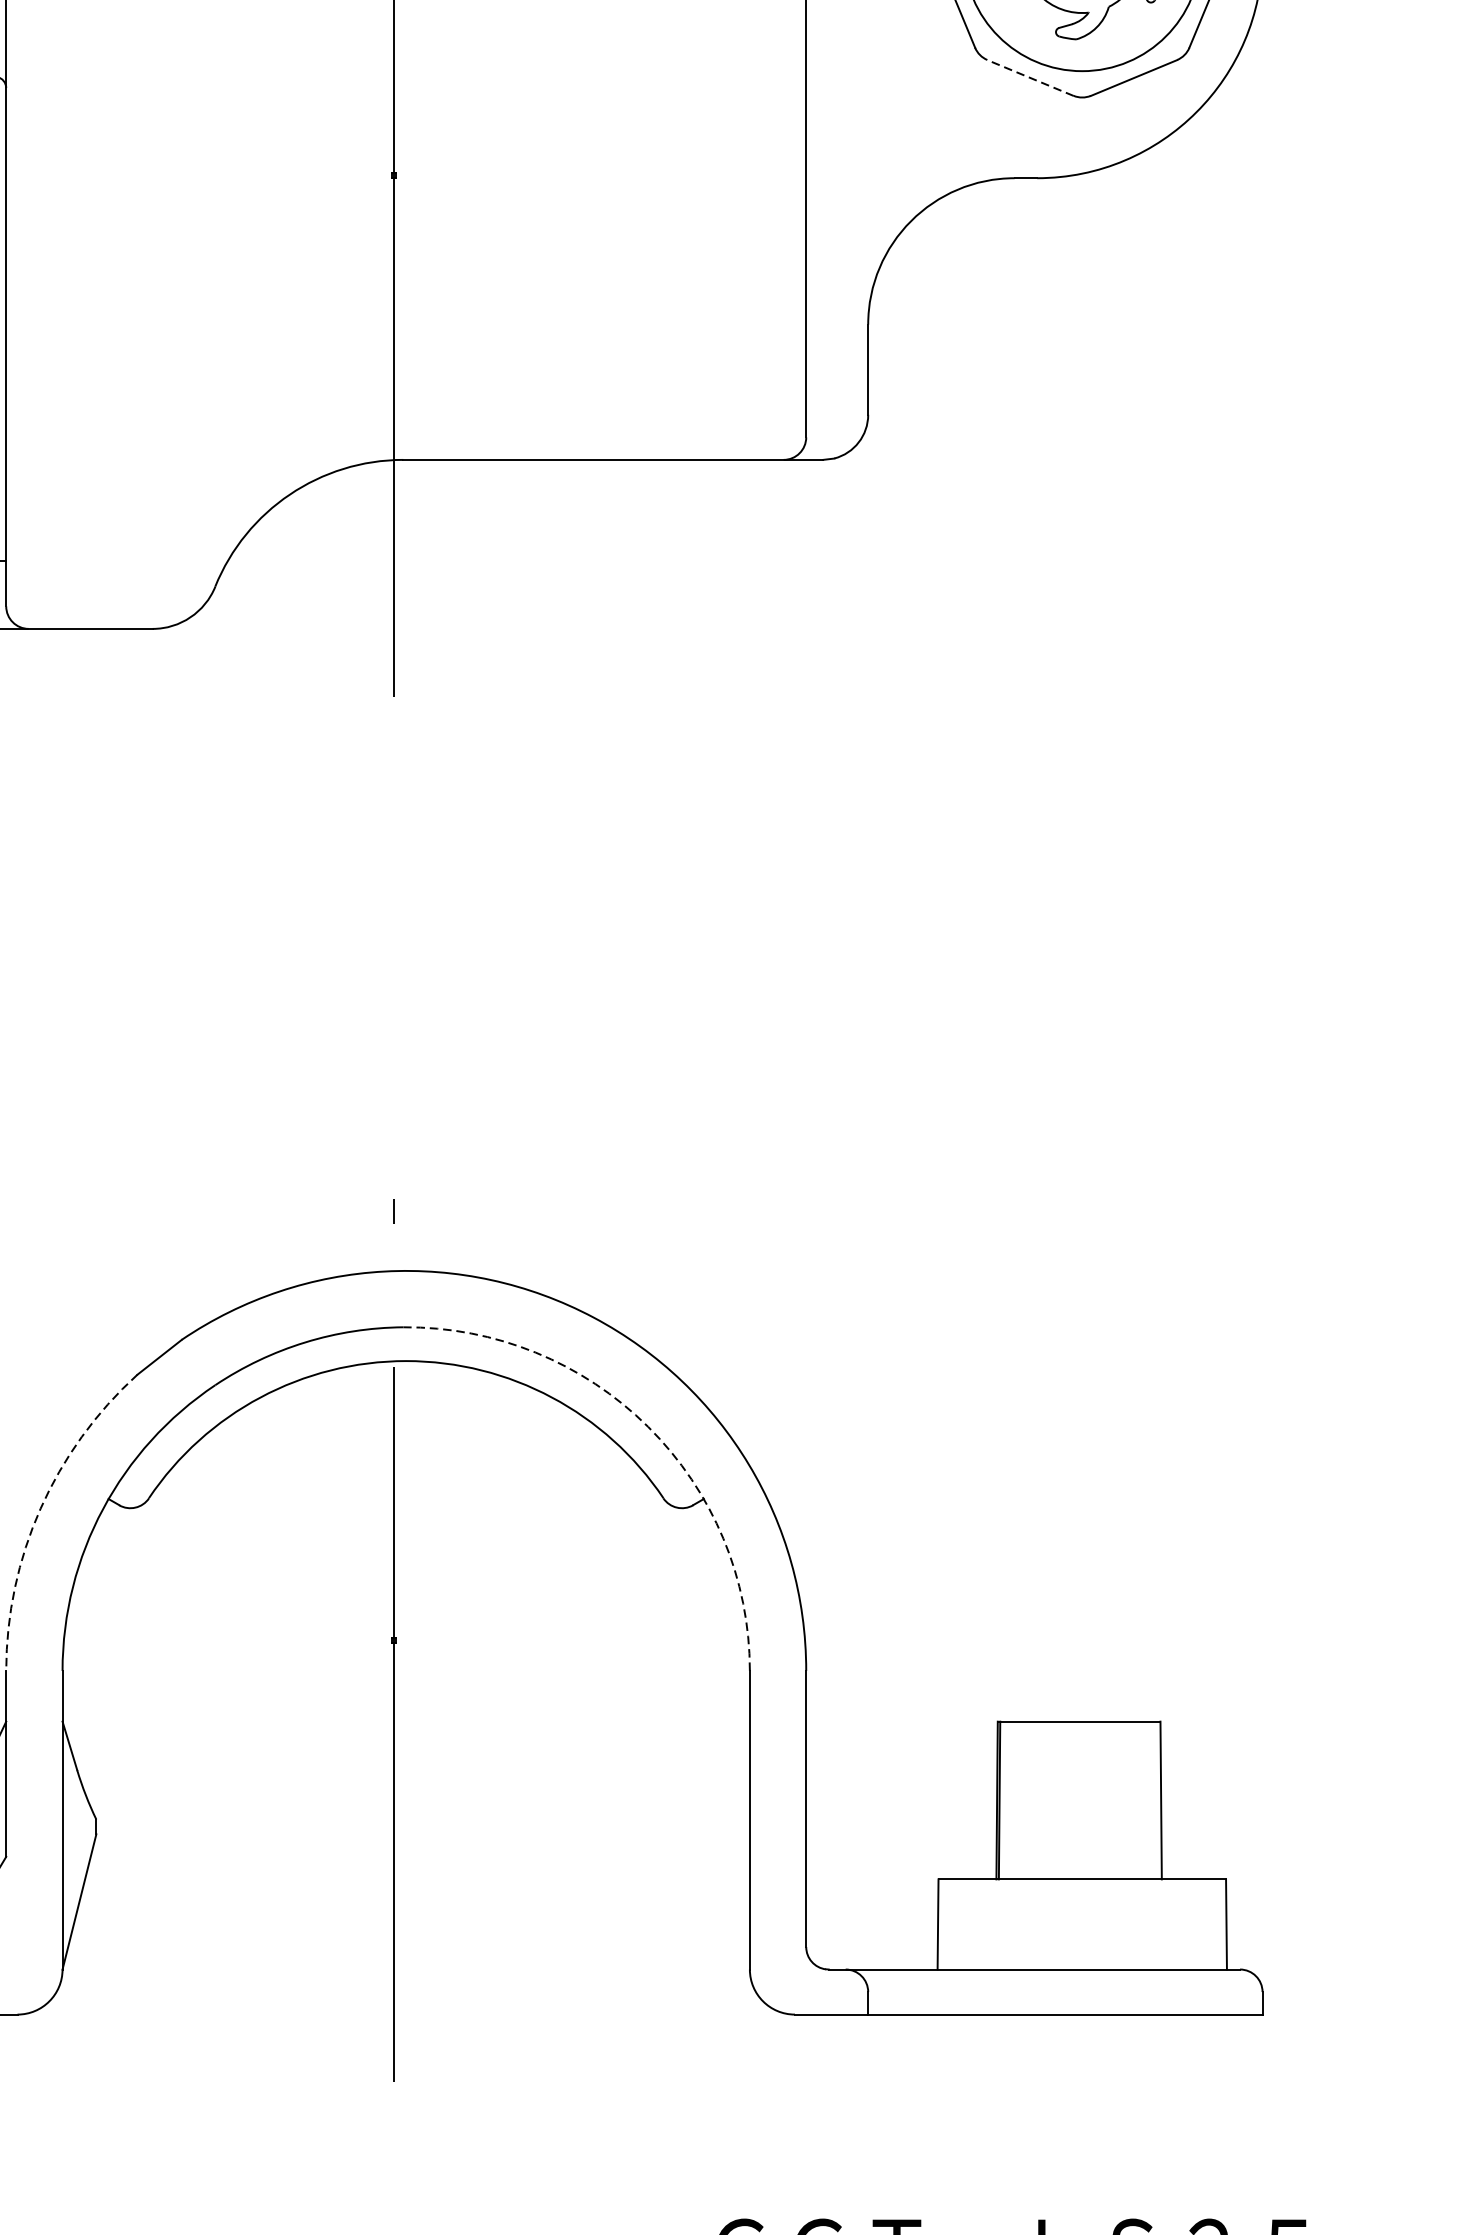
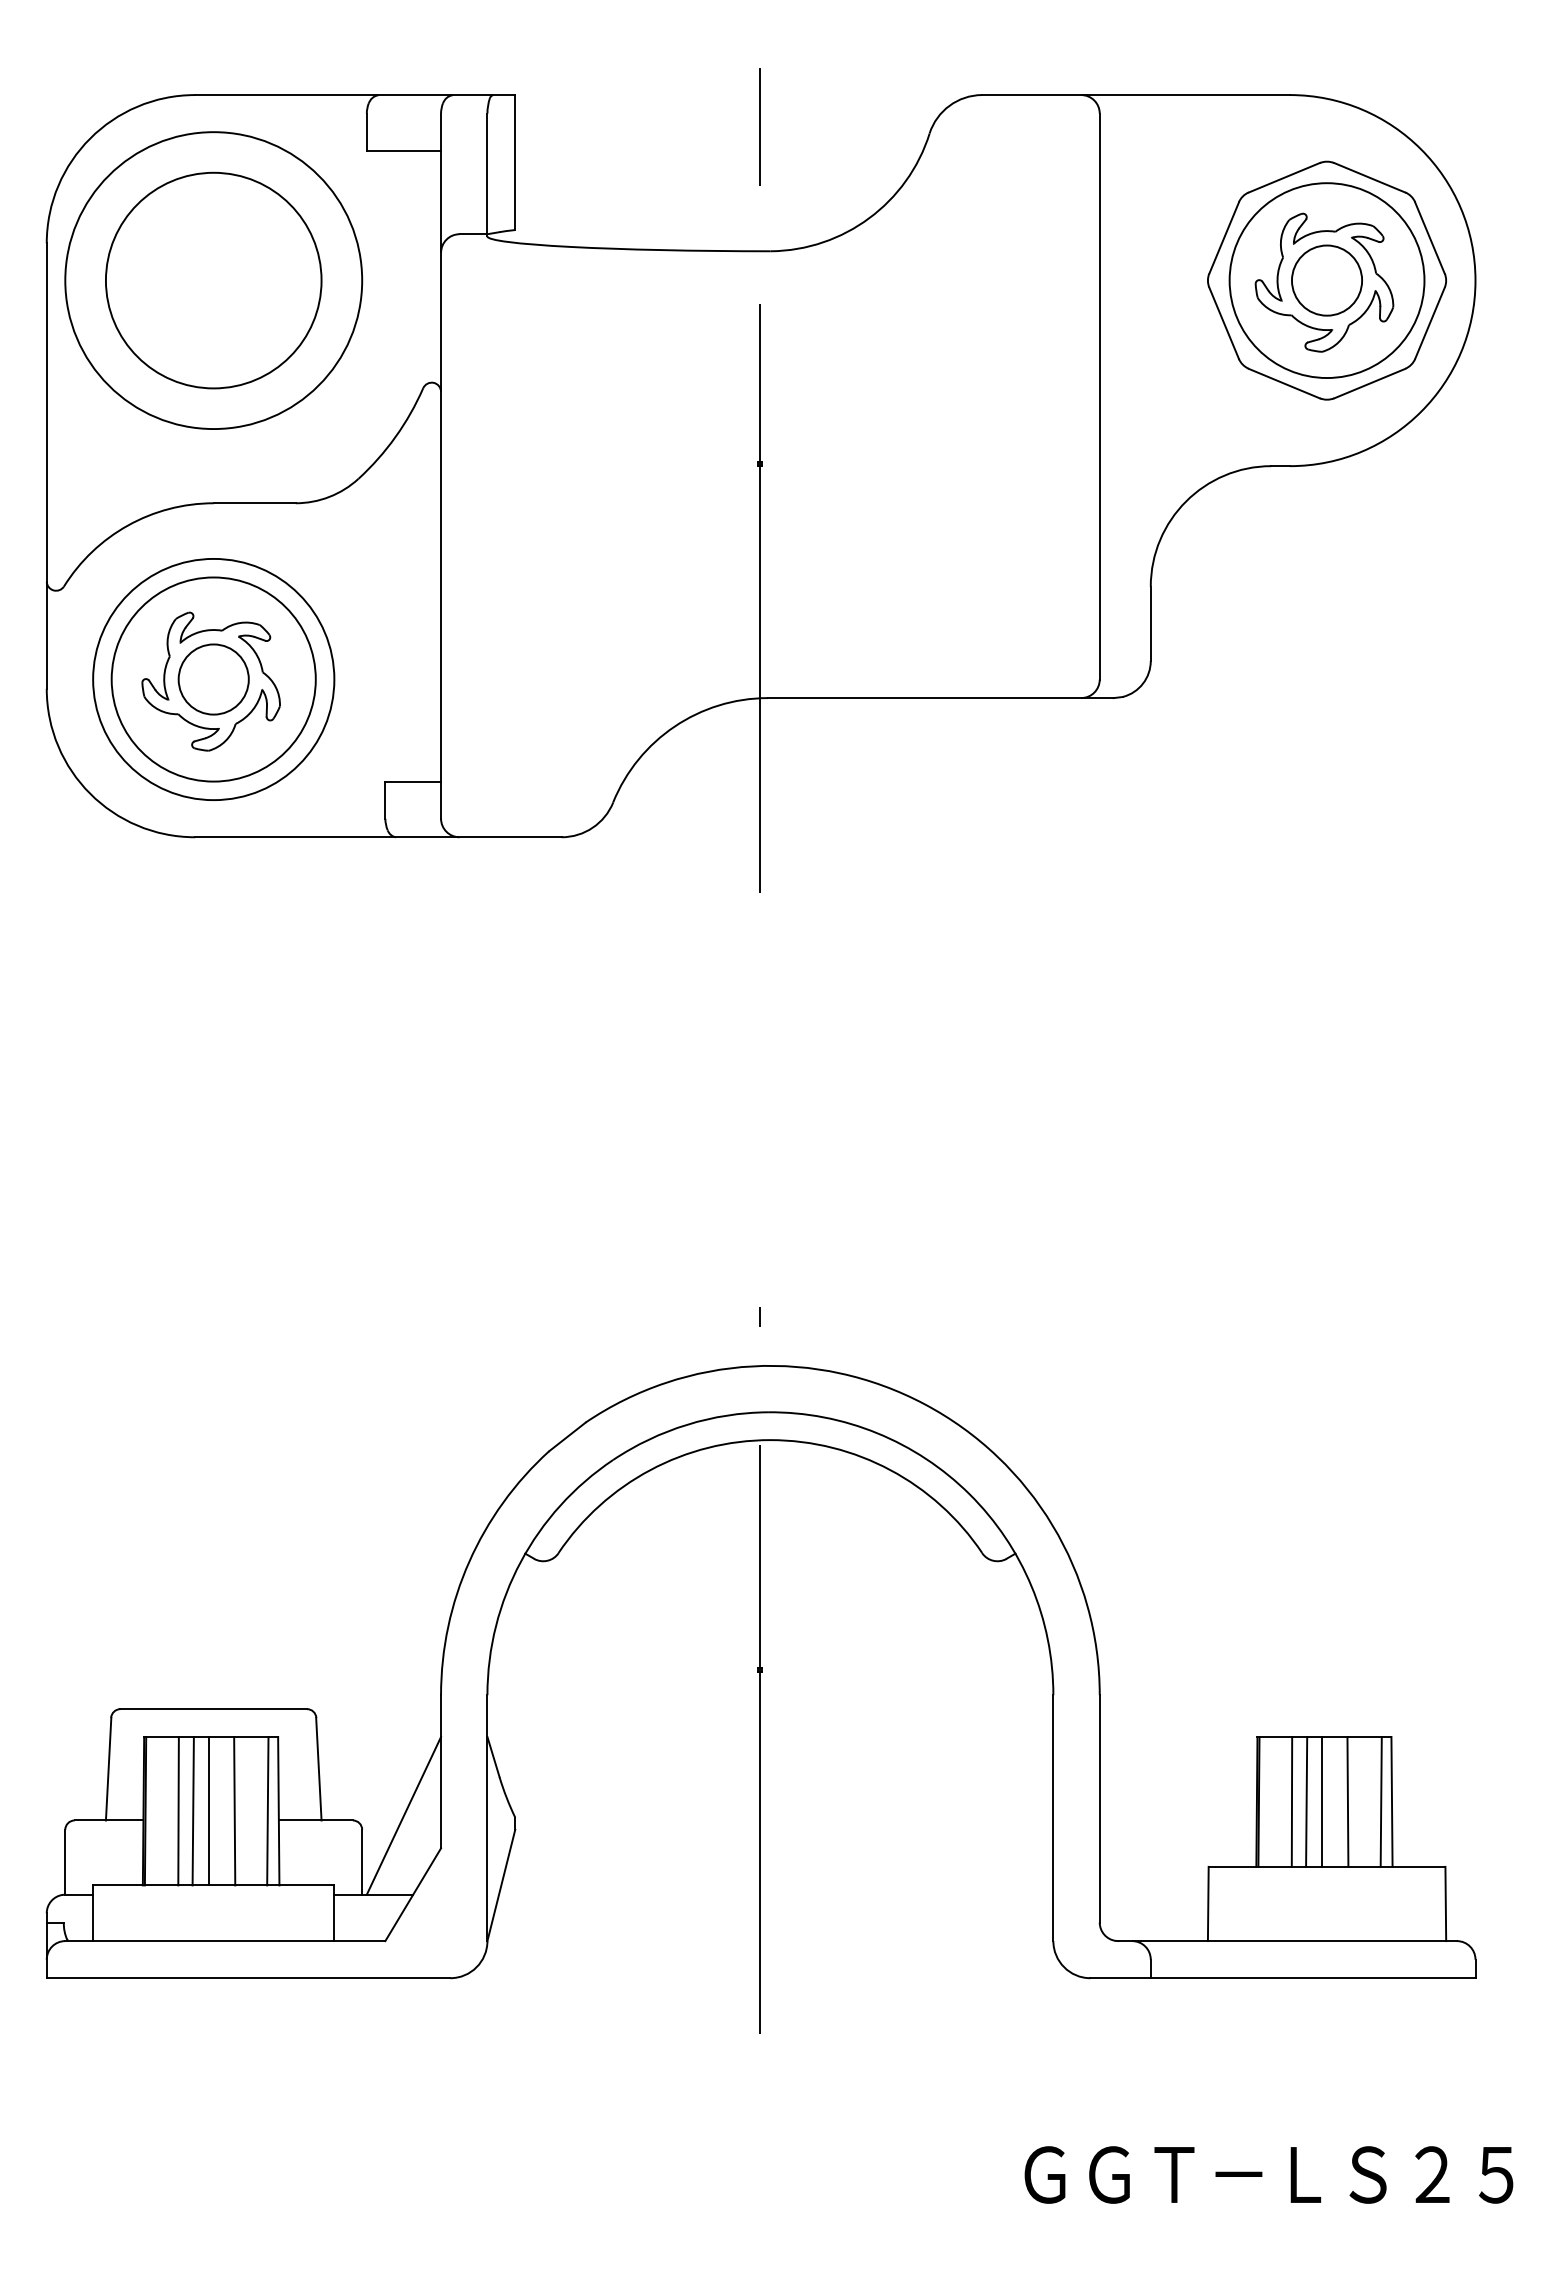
line: (1030, 77) -> (1284, 383), dashed -> solid
arc: (648, 1427) -> (969, 1494), dashed -> solid
arc: (40, 1508) -> (469, 1561), dashed -> solid
line: (1039, 1799) -> (1291, 1801), added
line: (1057, 1799) -> (1306, 1801), added
line: (1075, 1799) -> (1321, 1801), added
line: (1107, 1799) -> (1347, 1801), added
line: (1147, 1799) -> (1380, 1801), added

